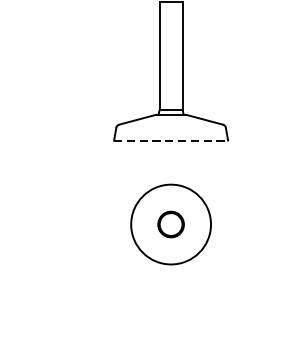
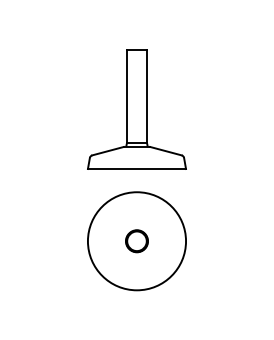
line: (171, 141) -> (137, 169), dashed -> solid
circle: (170, 224) -> (136, 241), size x1.43

